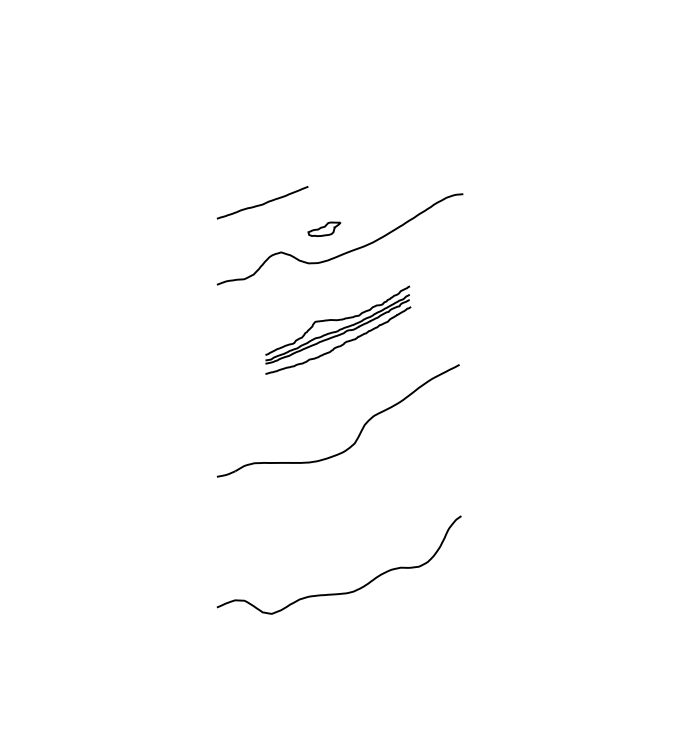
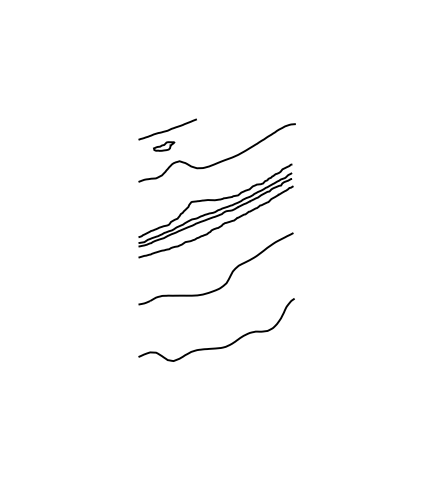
part: (324, 229) -> (164, 146), moved
part: (337, 329) -> (215, 210), size x1.67
curve: (339, 592) -> (216, 347), moved

